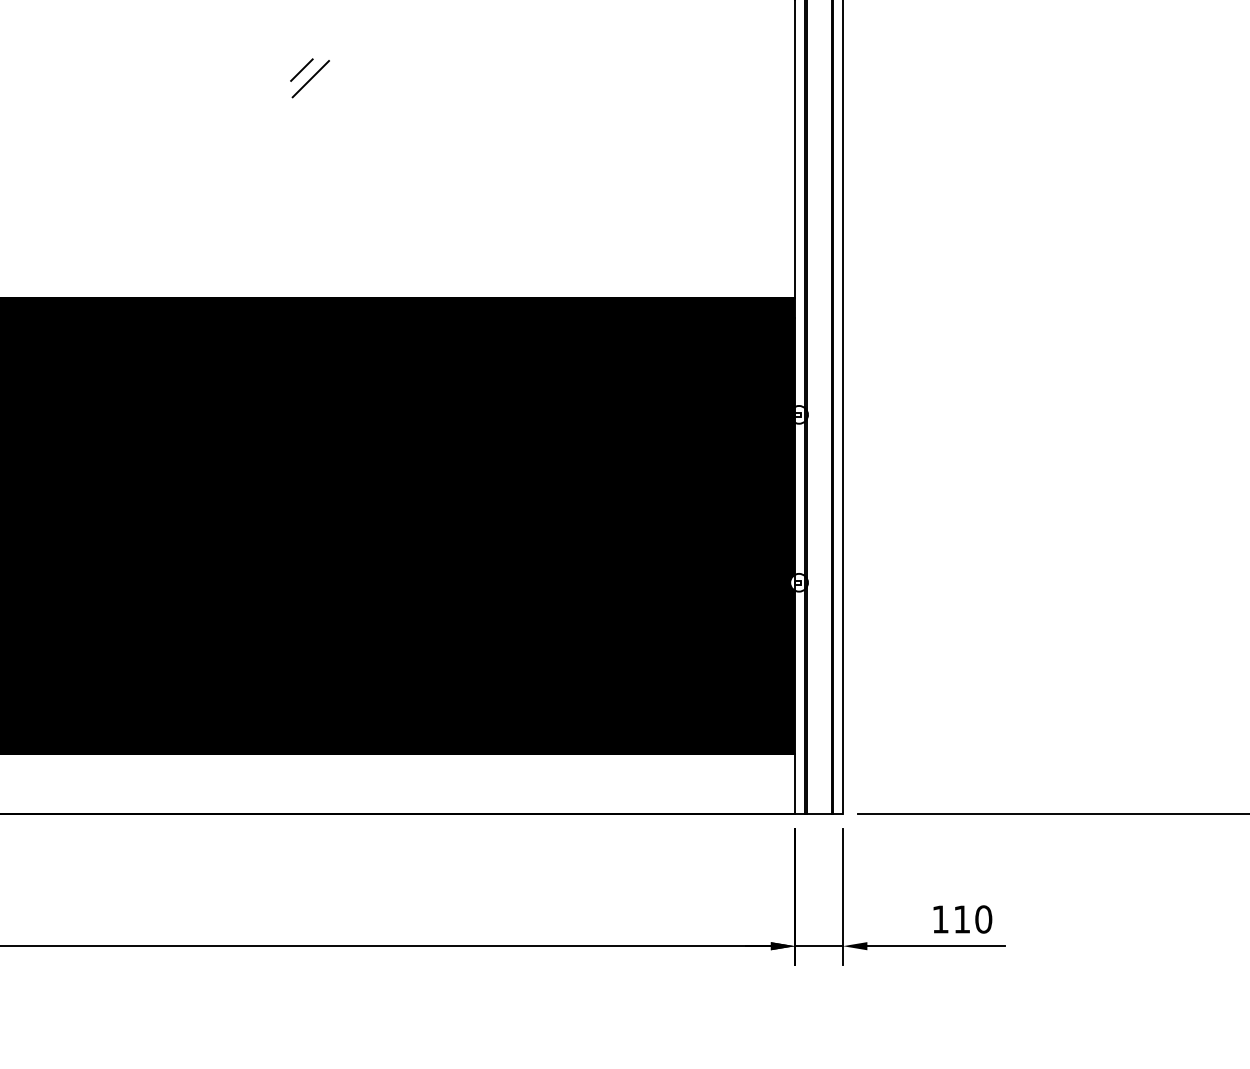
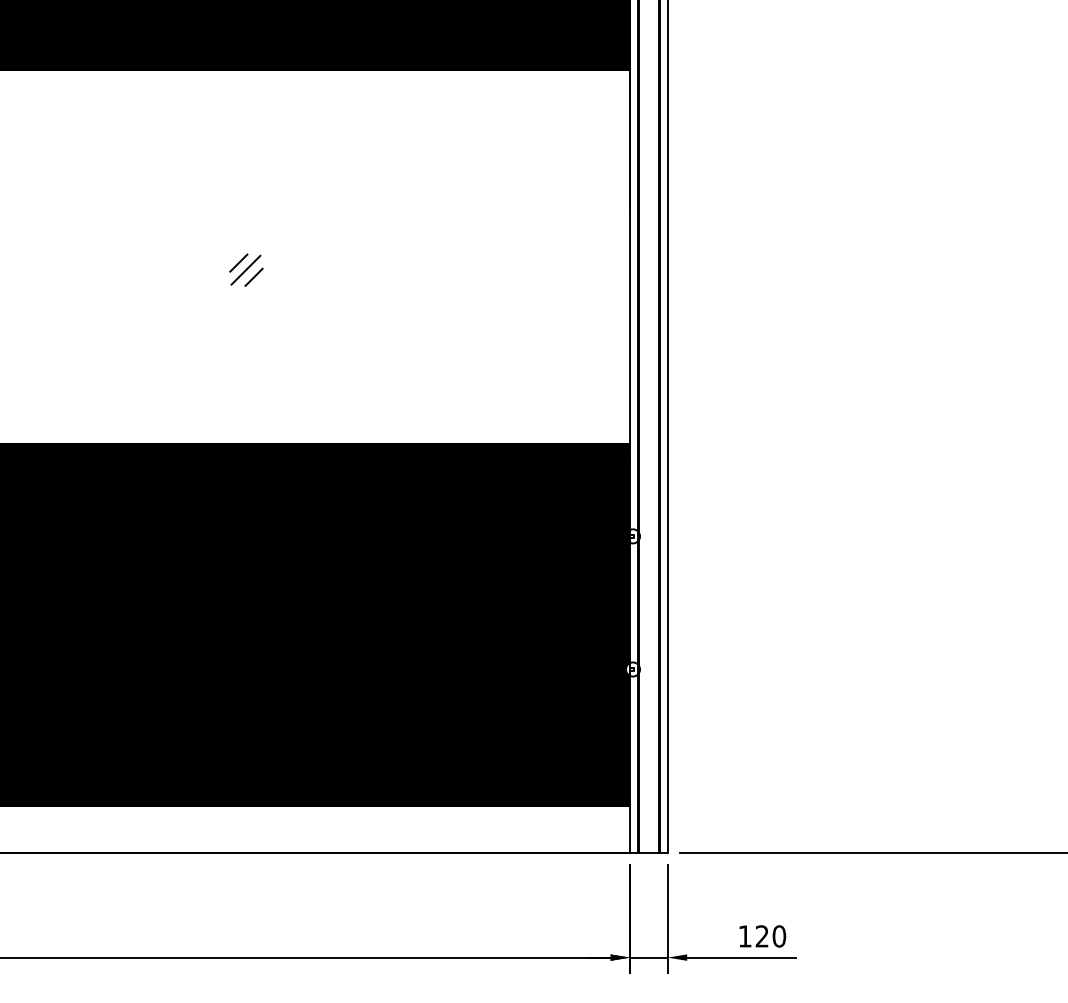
line: (320, 87) -> (253, 276), added
text: (961, 919) -> (761, 936), 110 -> 120

